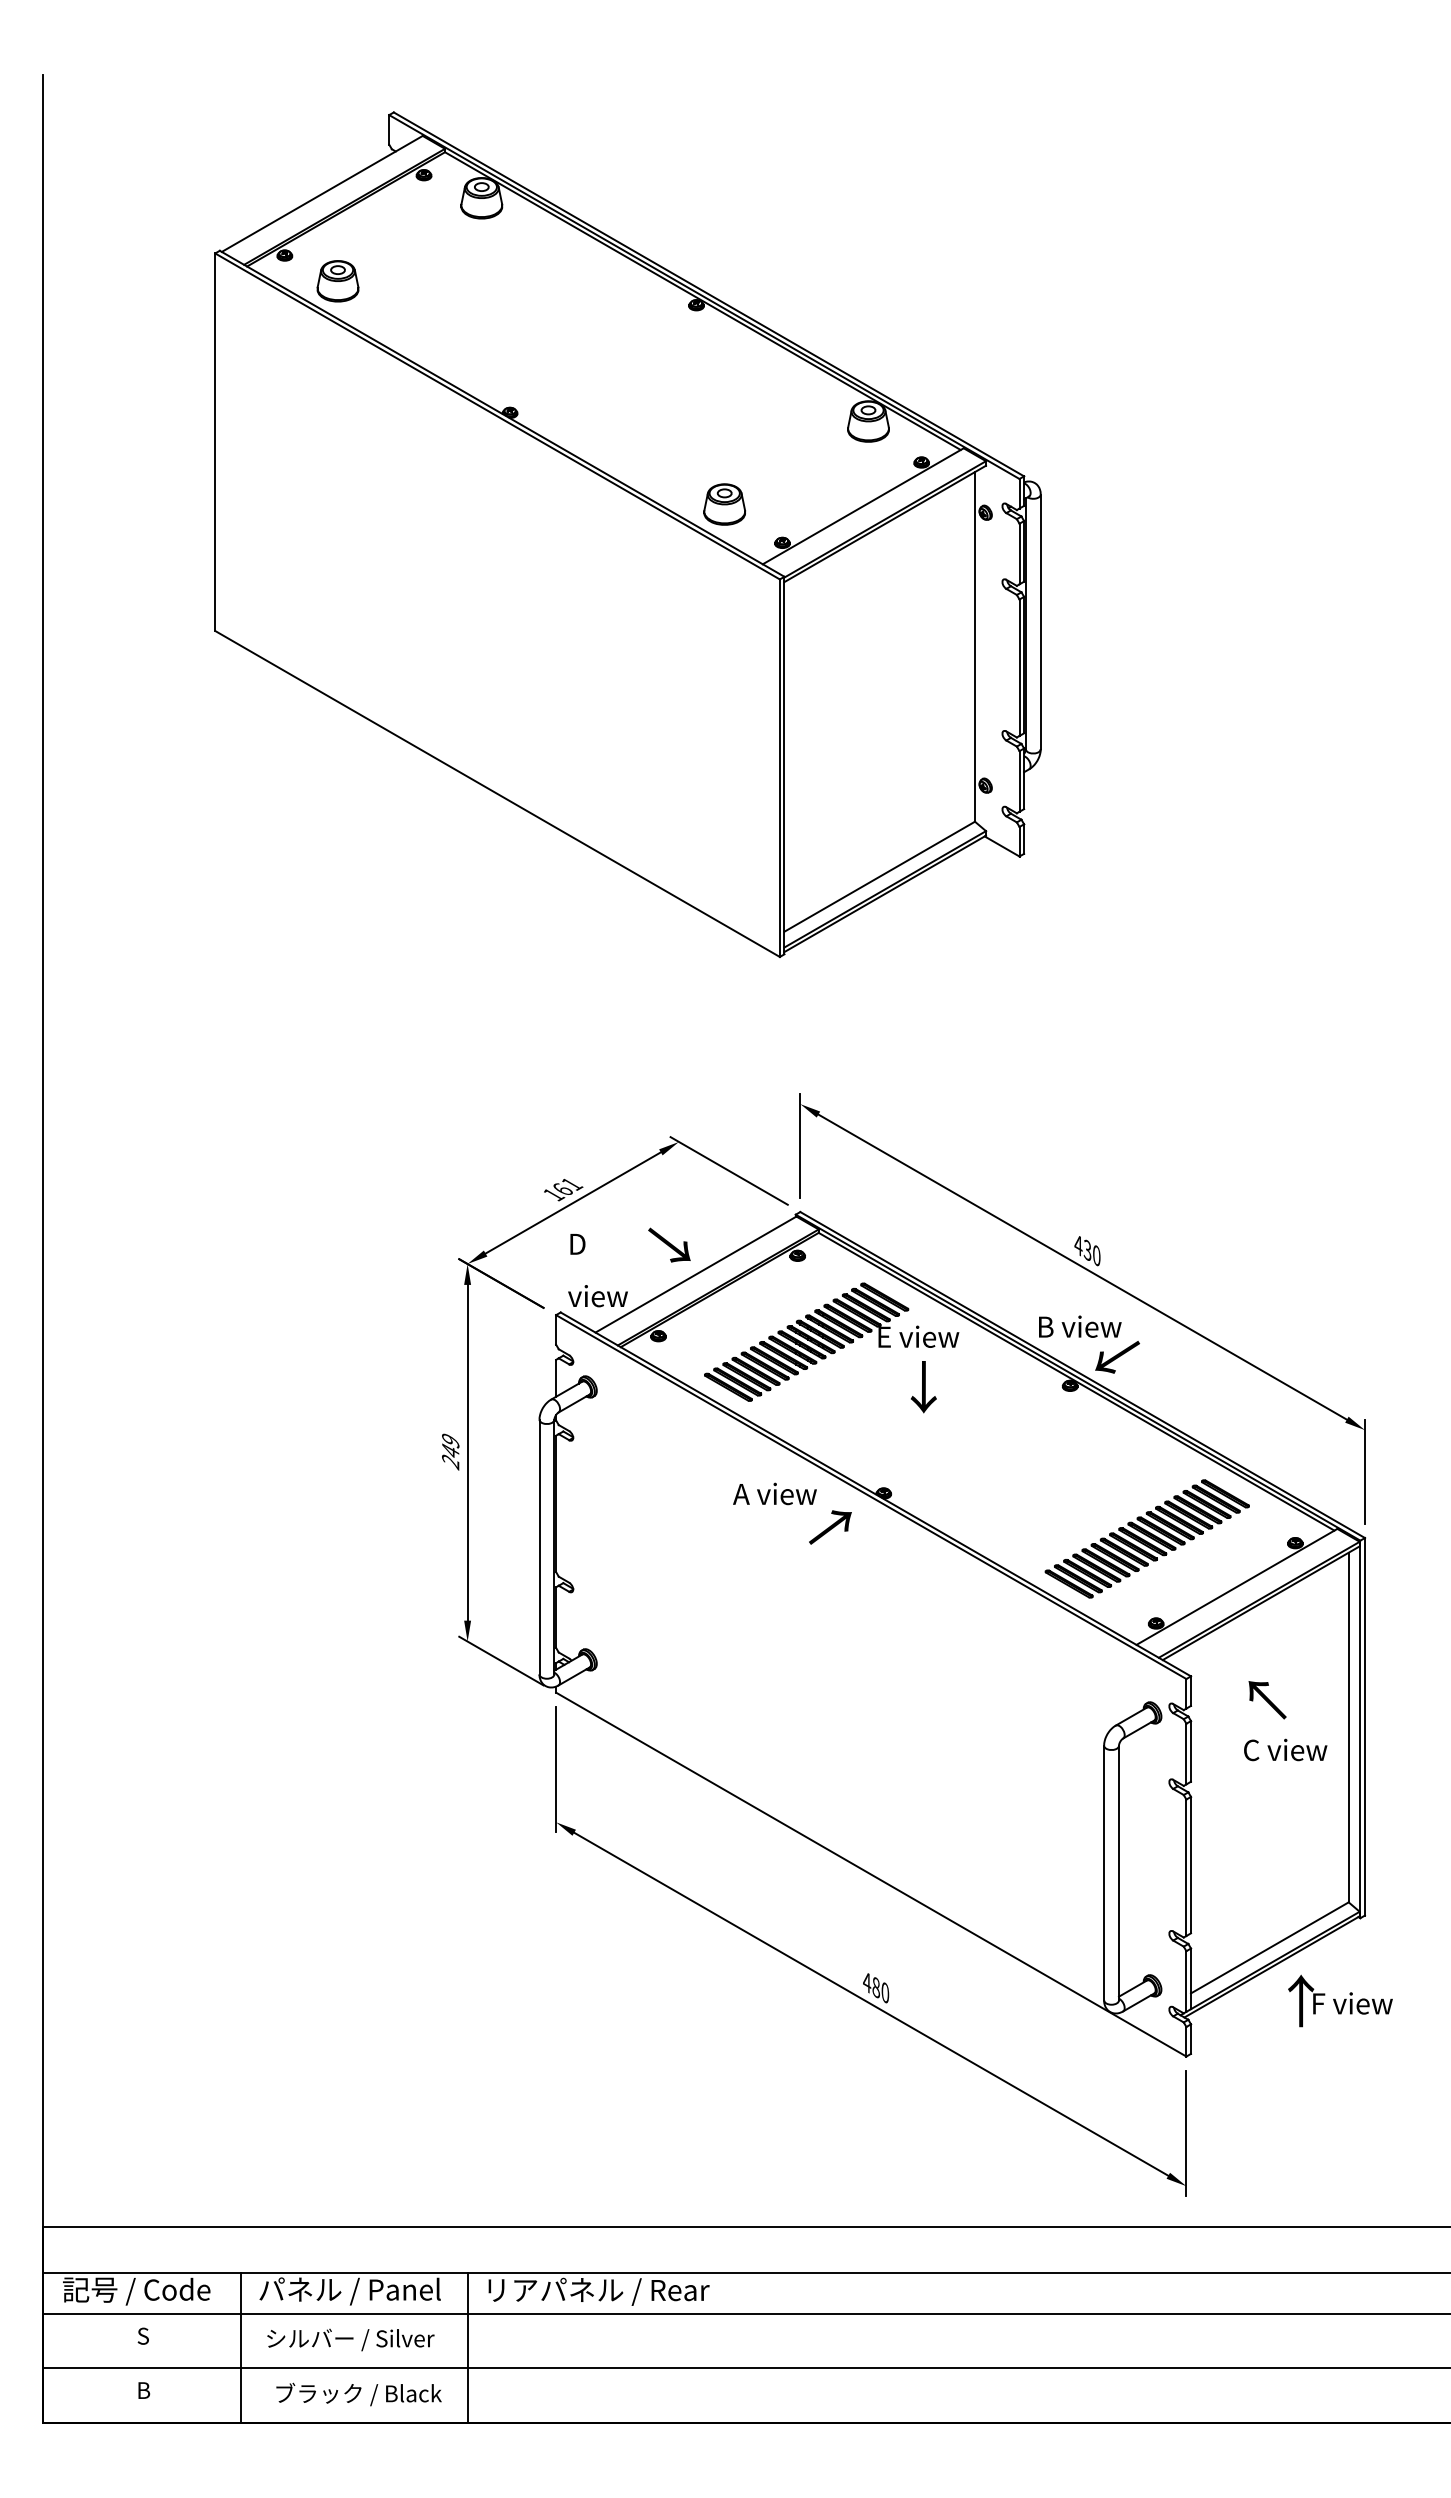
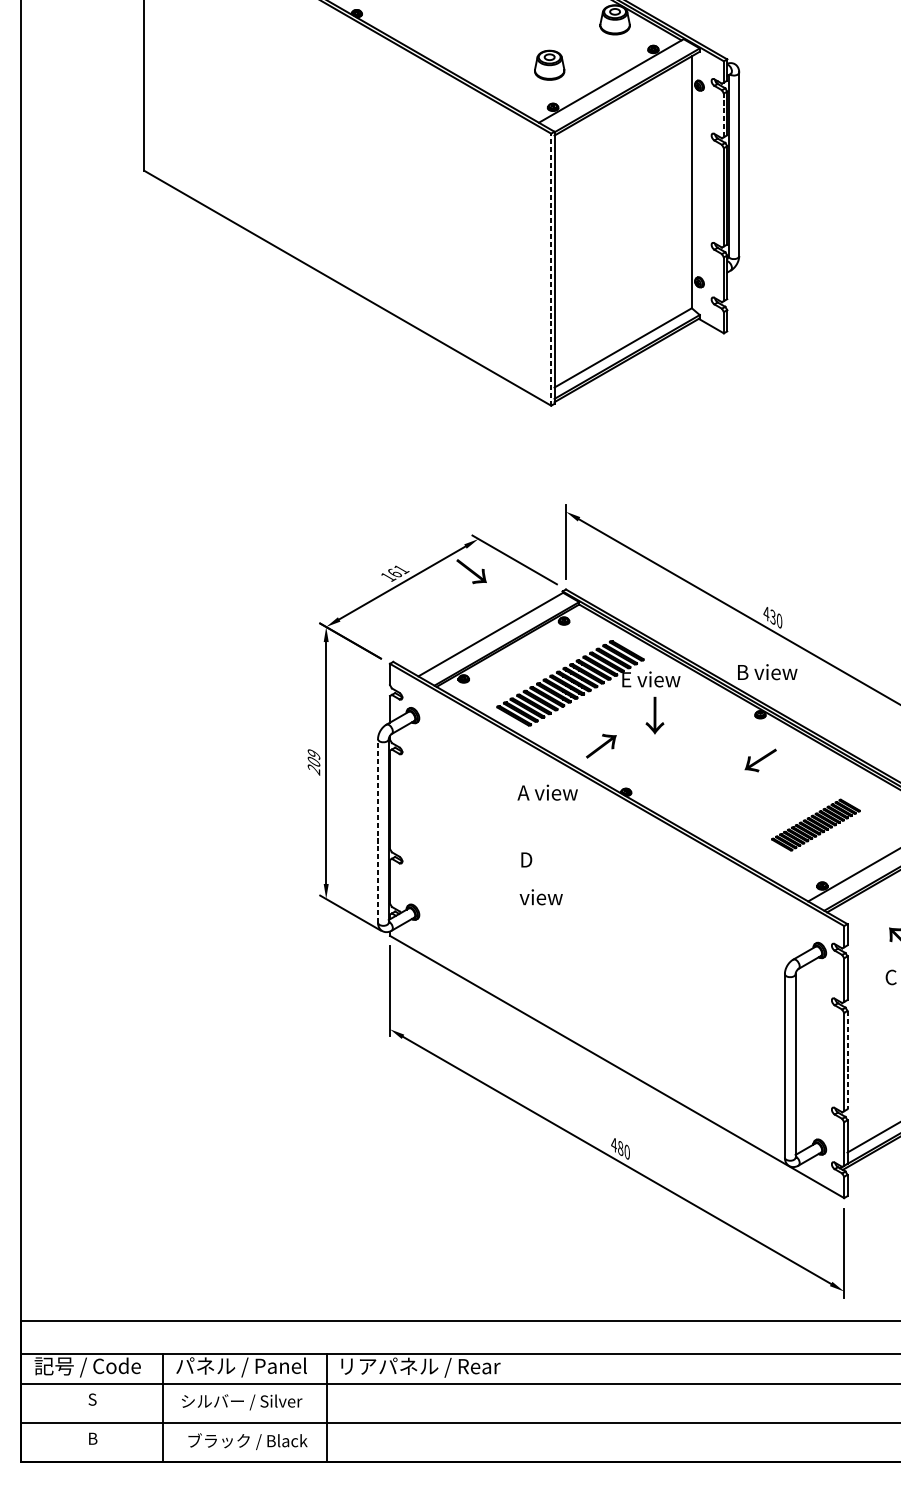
part: (724, 504) -> (549, 65), moved
line: (1019, 553) -> (723, 114), solid -> dashed
line: (779, 768) -> (550, 269), solid -> dashed
text: (669, 1244) -> (471, 571), moved
text: (597, 1270) -> (540, 878), moved
text: (1117, 1357) -> (760, 760), moved
text: (450, 1450) -> (313, 761), 249 -> 209
text: (830, 1527) -> (601, 746), moved
part: (1146, 1538) -> (815, 824), size x0.6
line: (539, 1546) -> (378, 830), solid -> dashed
line: (1191, 1865) -> (847, 1060), solid -> dashed

